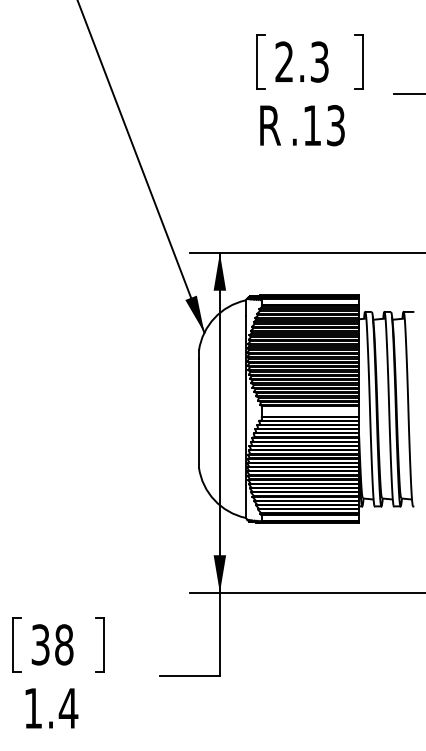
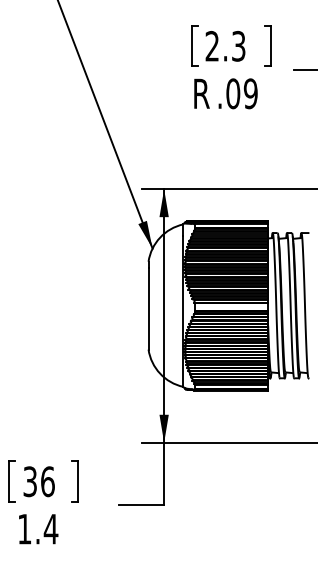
text: (323, 125) -> (241, 93), .13 -> .09
text: (63, 644) -> (47, 481), 38 -> 36

